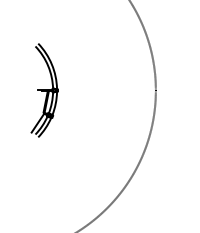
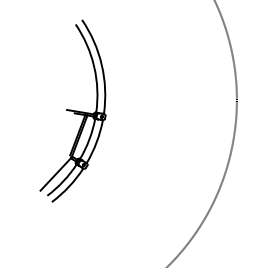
part: (44, 90) -> (79, 113), size x1.4

